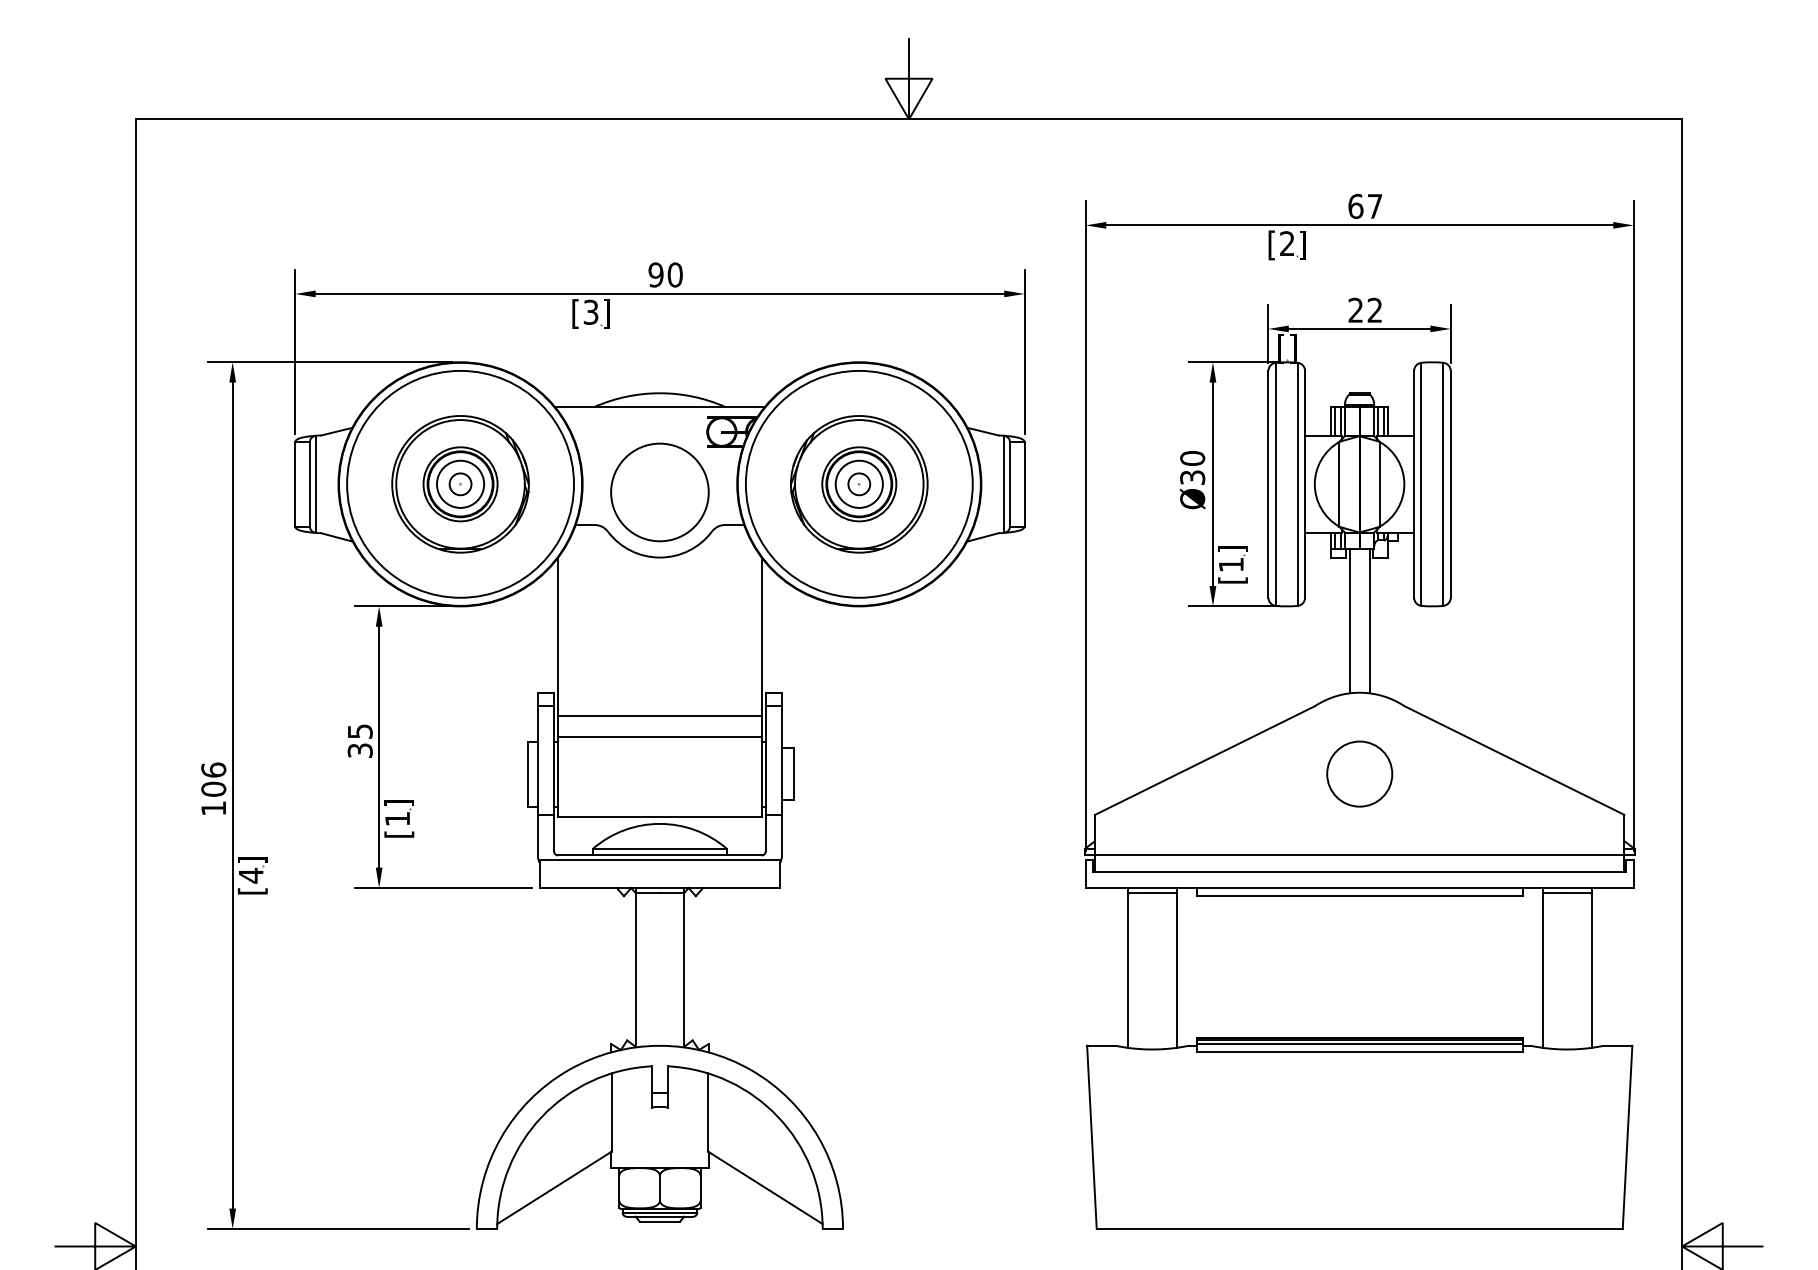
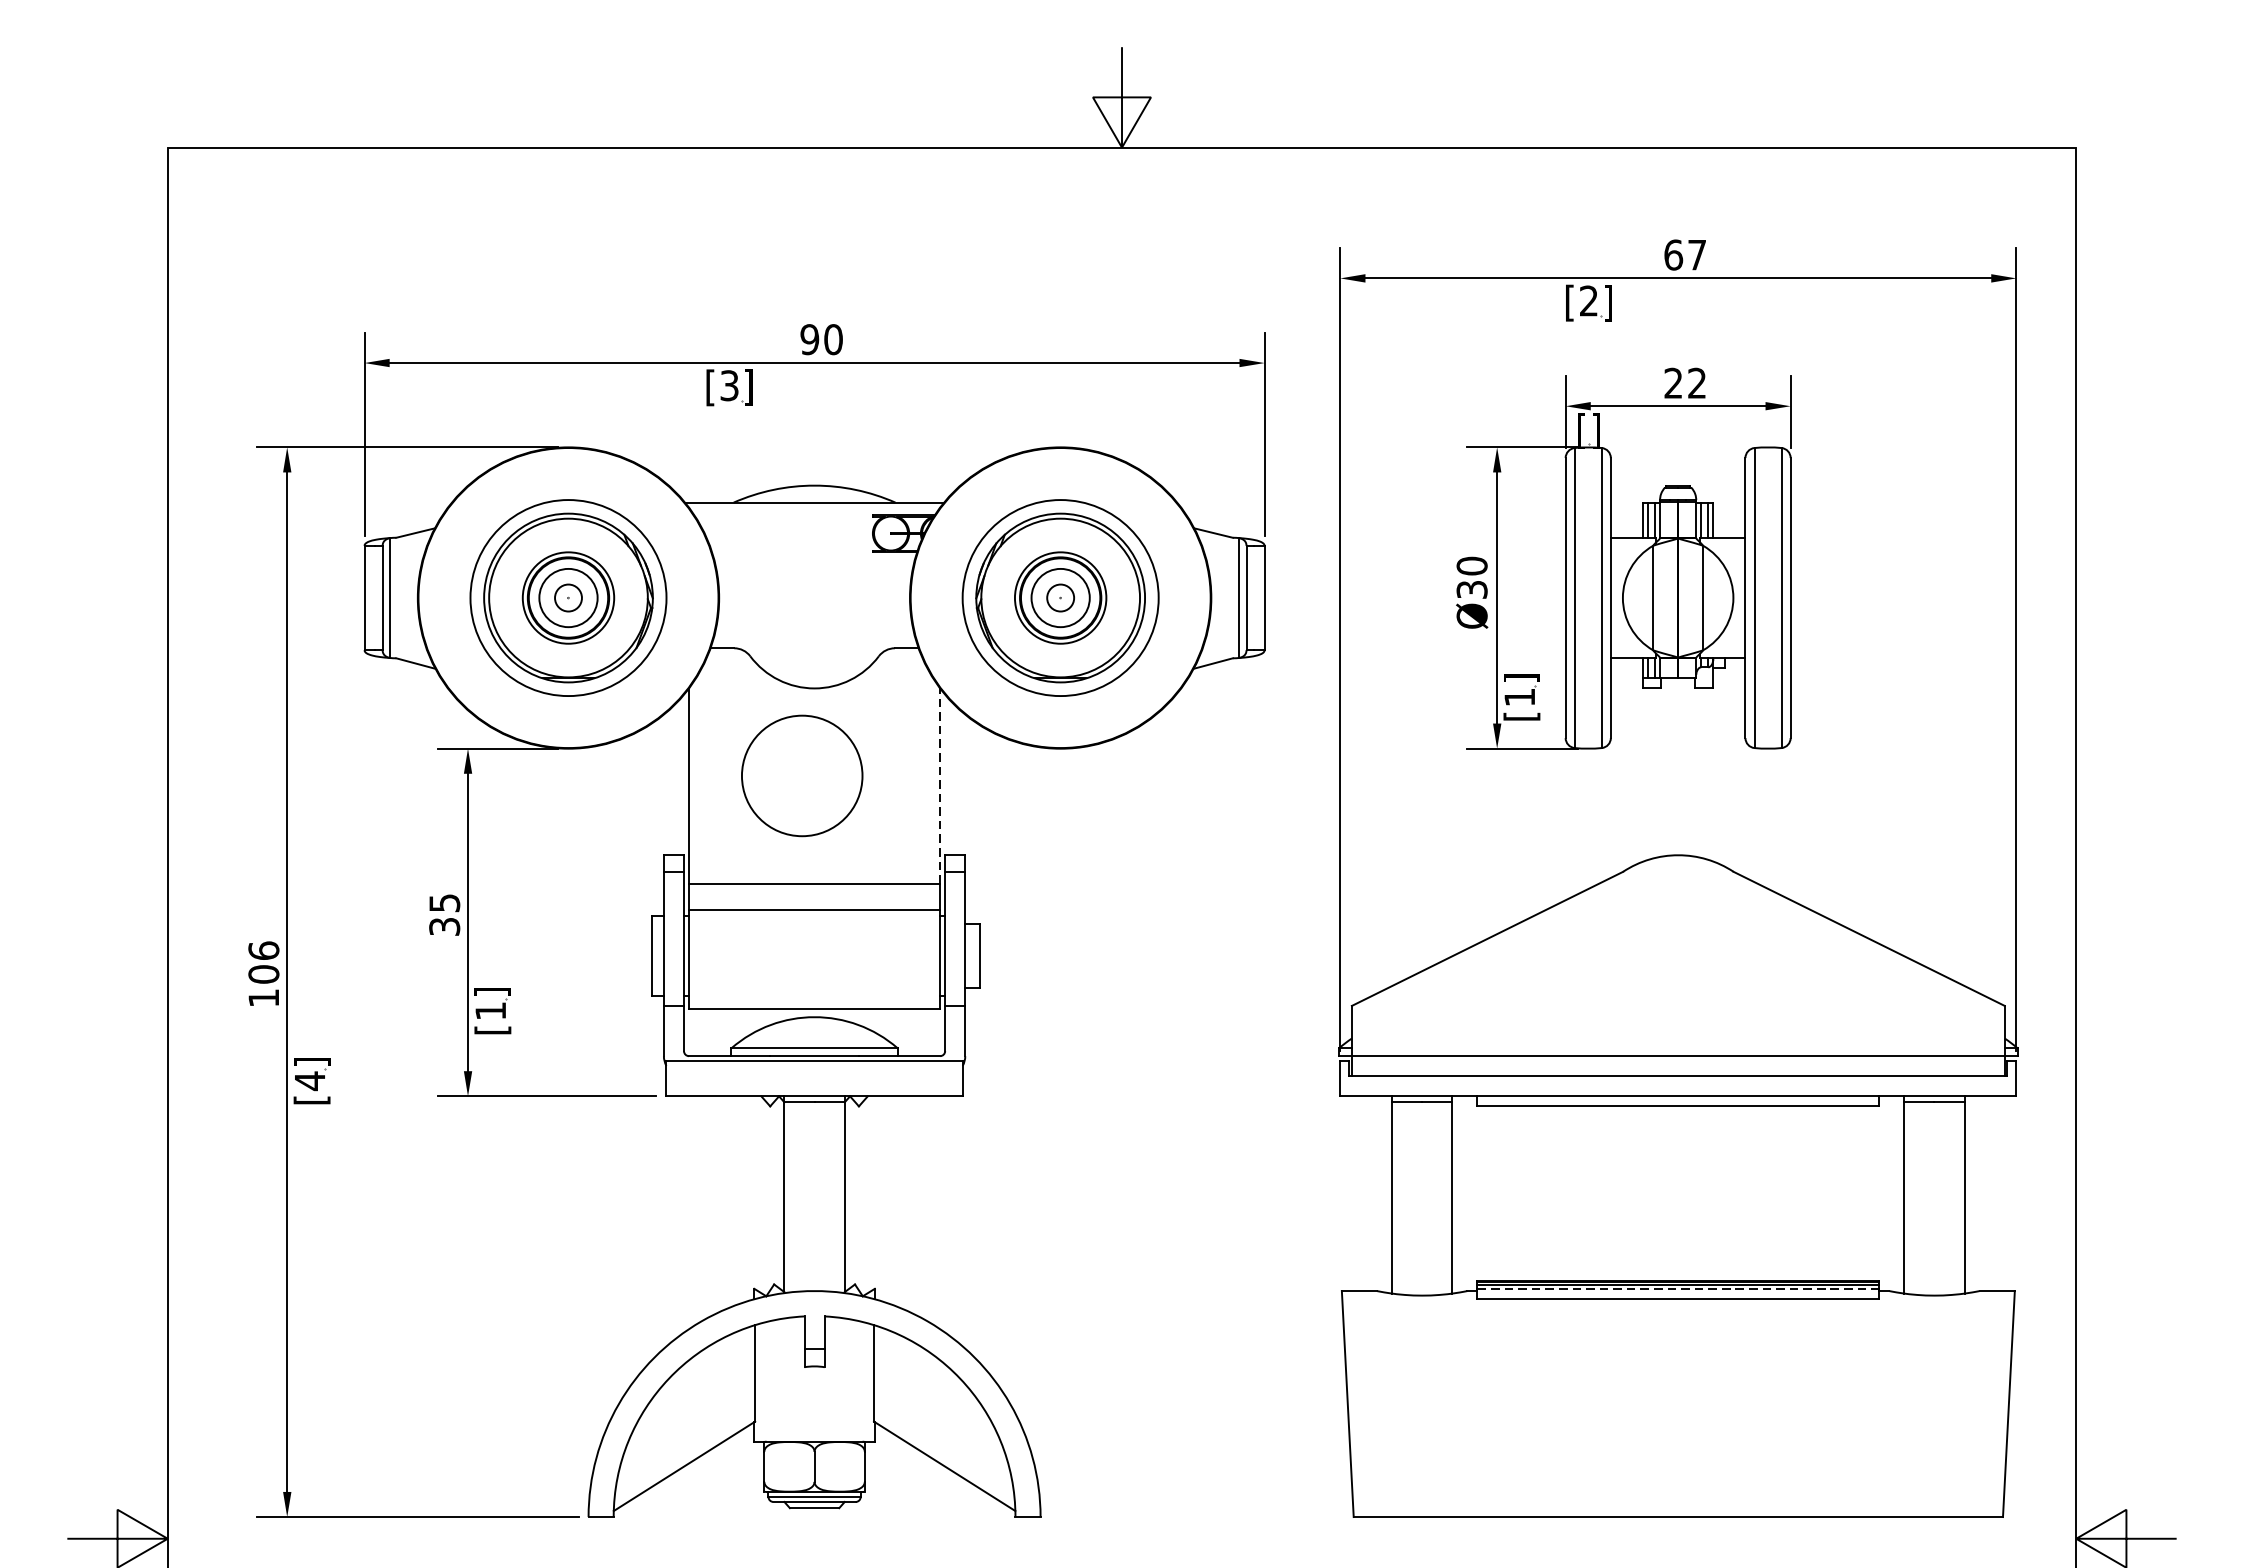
circle: (460, 483) -> (568, 597), size x0.7
circle: (858, 483) -> (1059, 597), size x0.7
circle: (659, 492) -> (801, 775), moved
line: (1349, 621) -> (1665, 767), removed
line: (1369, 621) -> (1690, 767), removed
line: (761, 636) -> (939, 785), solid -> dashed
circle: (1359, 773) -> (1678, 954), removed
line: (1359, 1044) -> (1678, 1289), solid -> dashed

